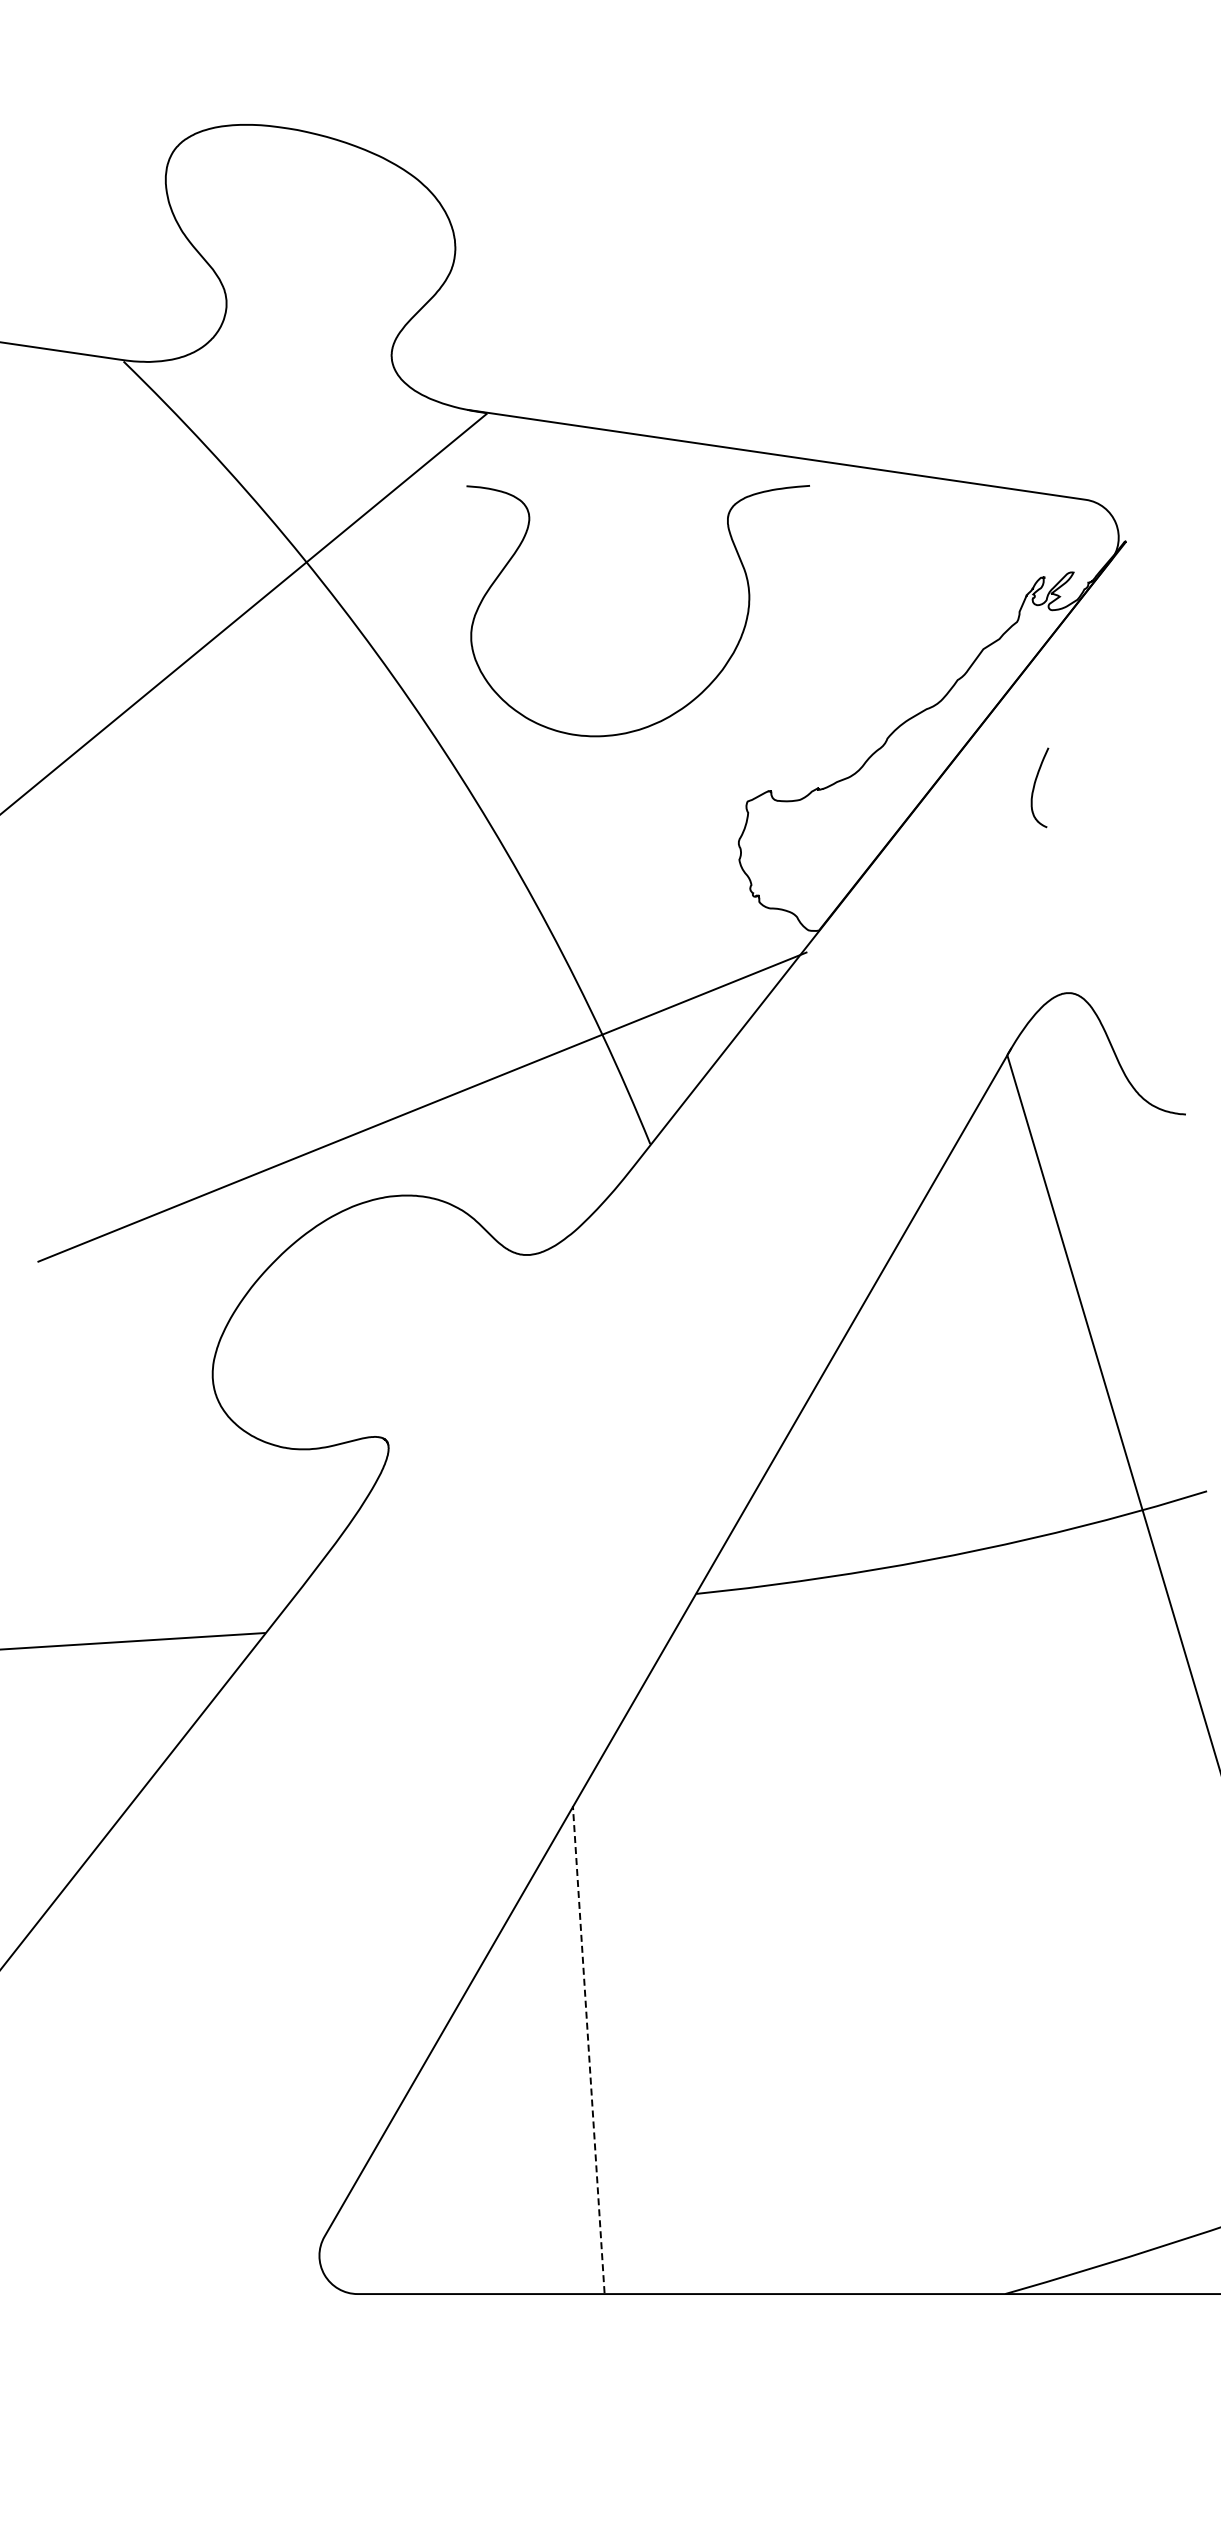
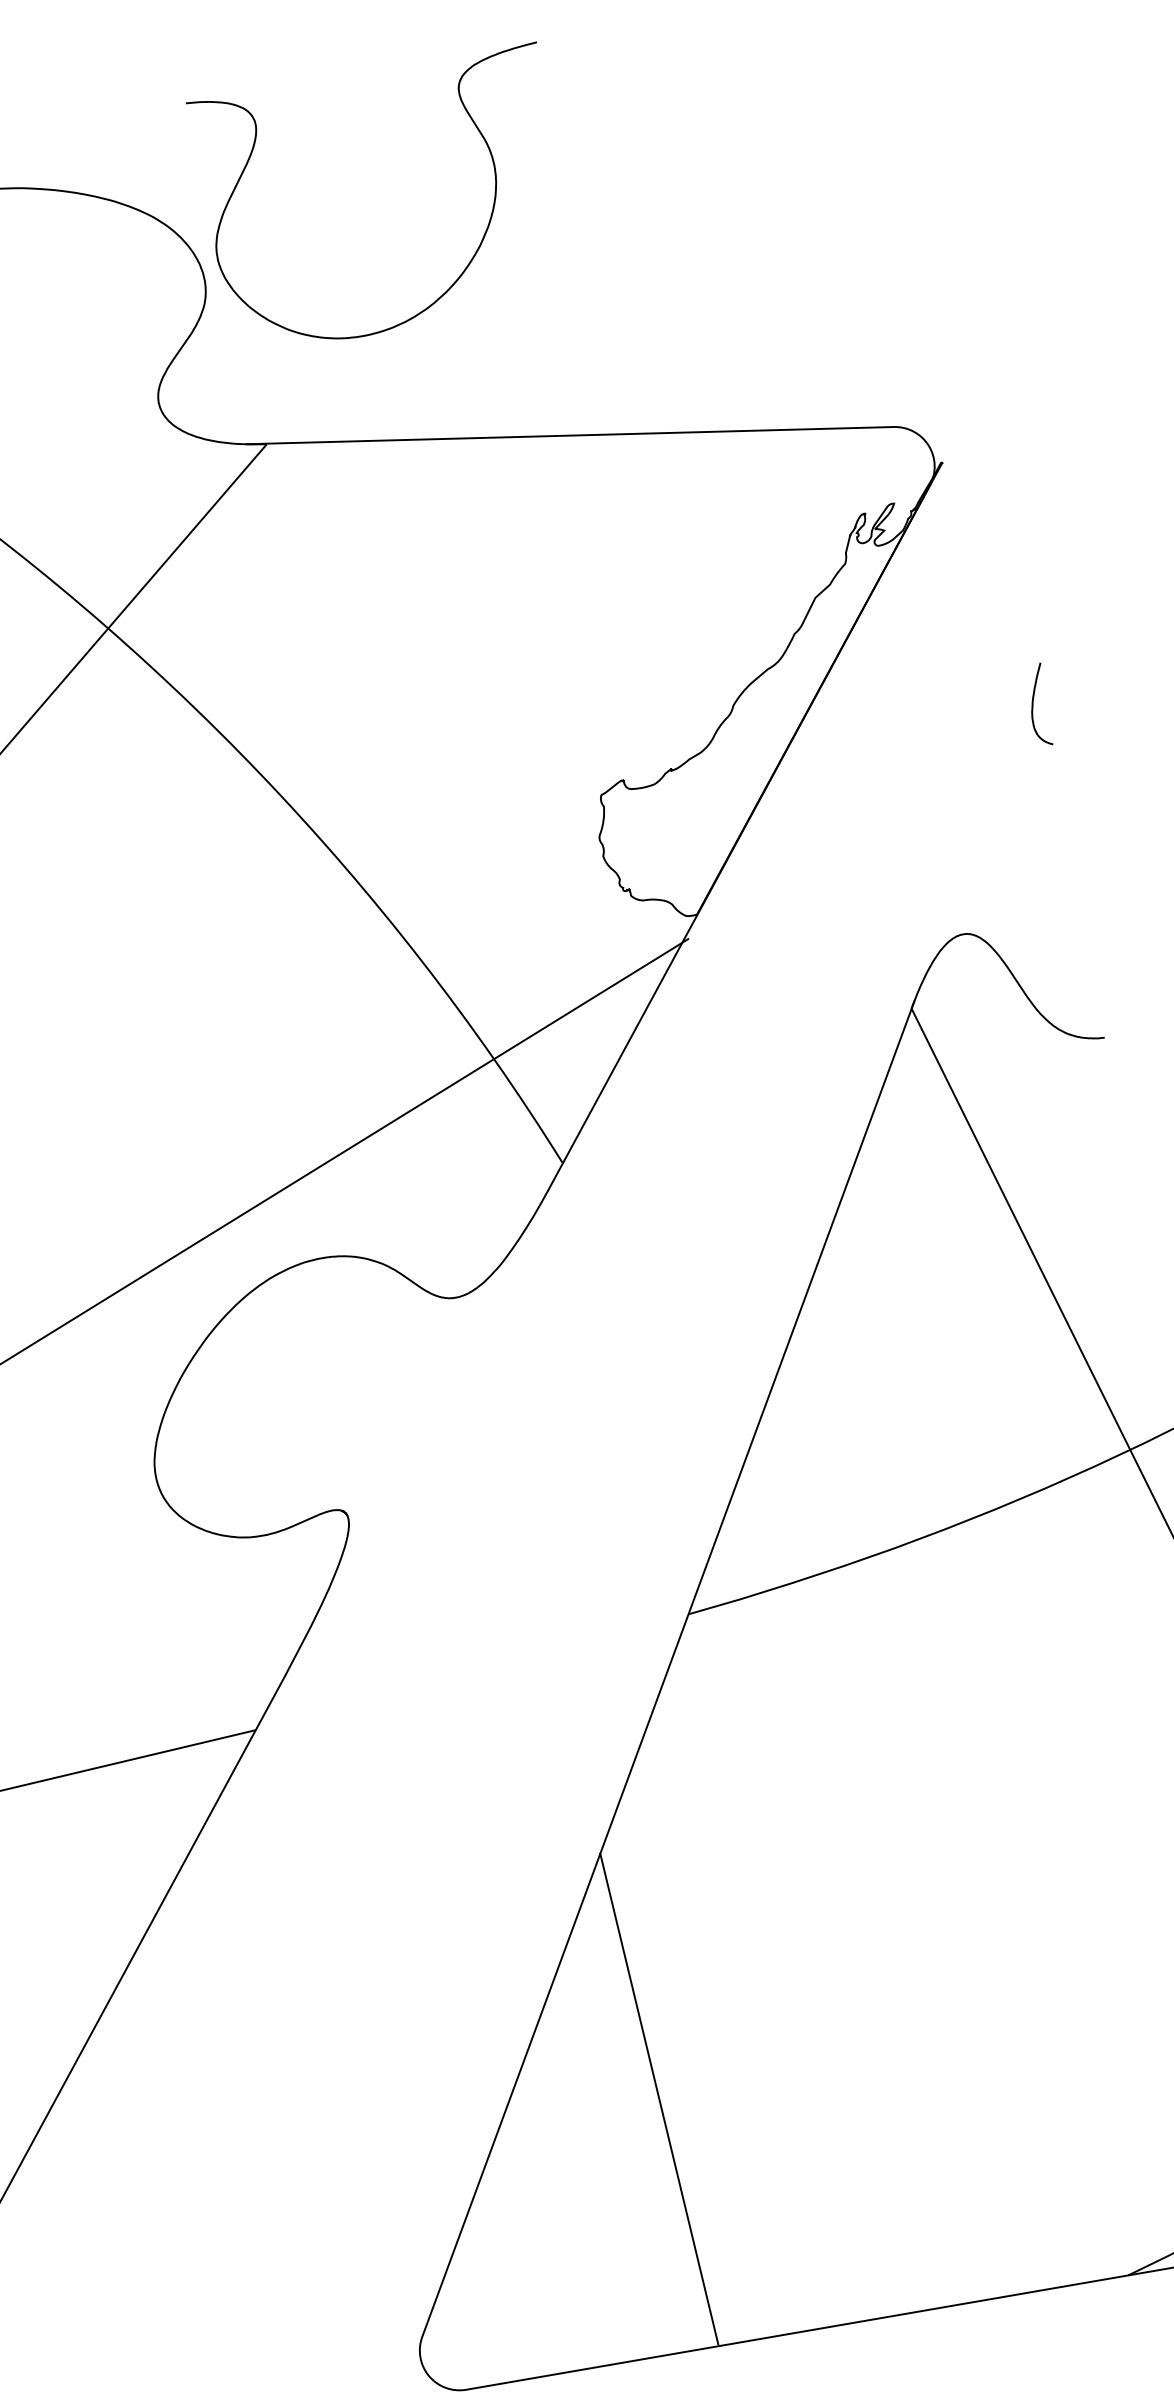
curve: (715, 676) -> (474, 253), moved
curve: (1035, 785) -> (1033, 703), moved
line: (588, 2048) -> (658, 2097), dashed -> solid

